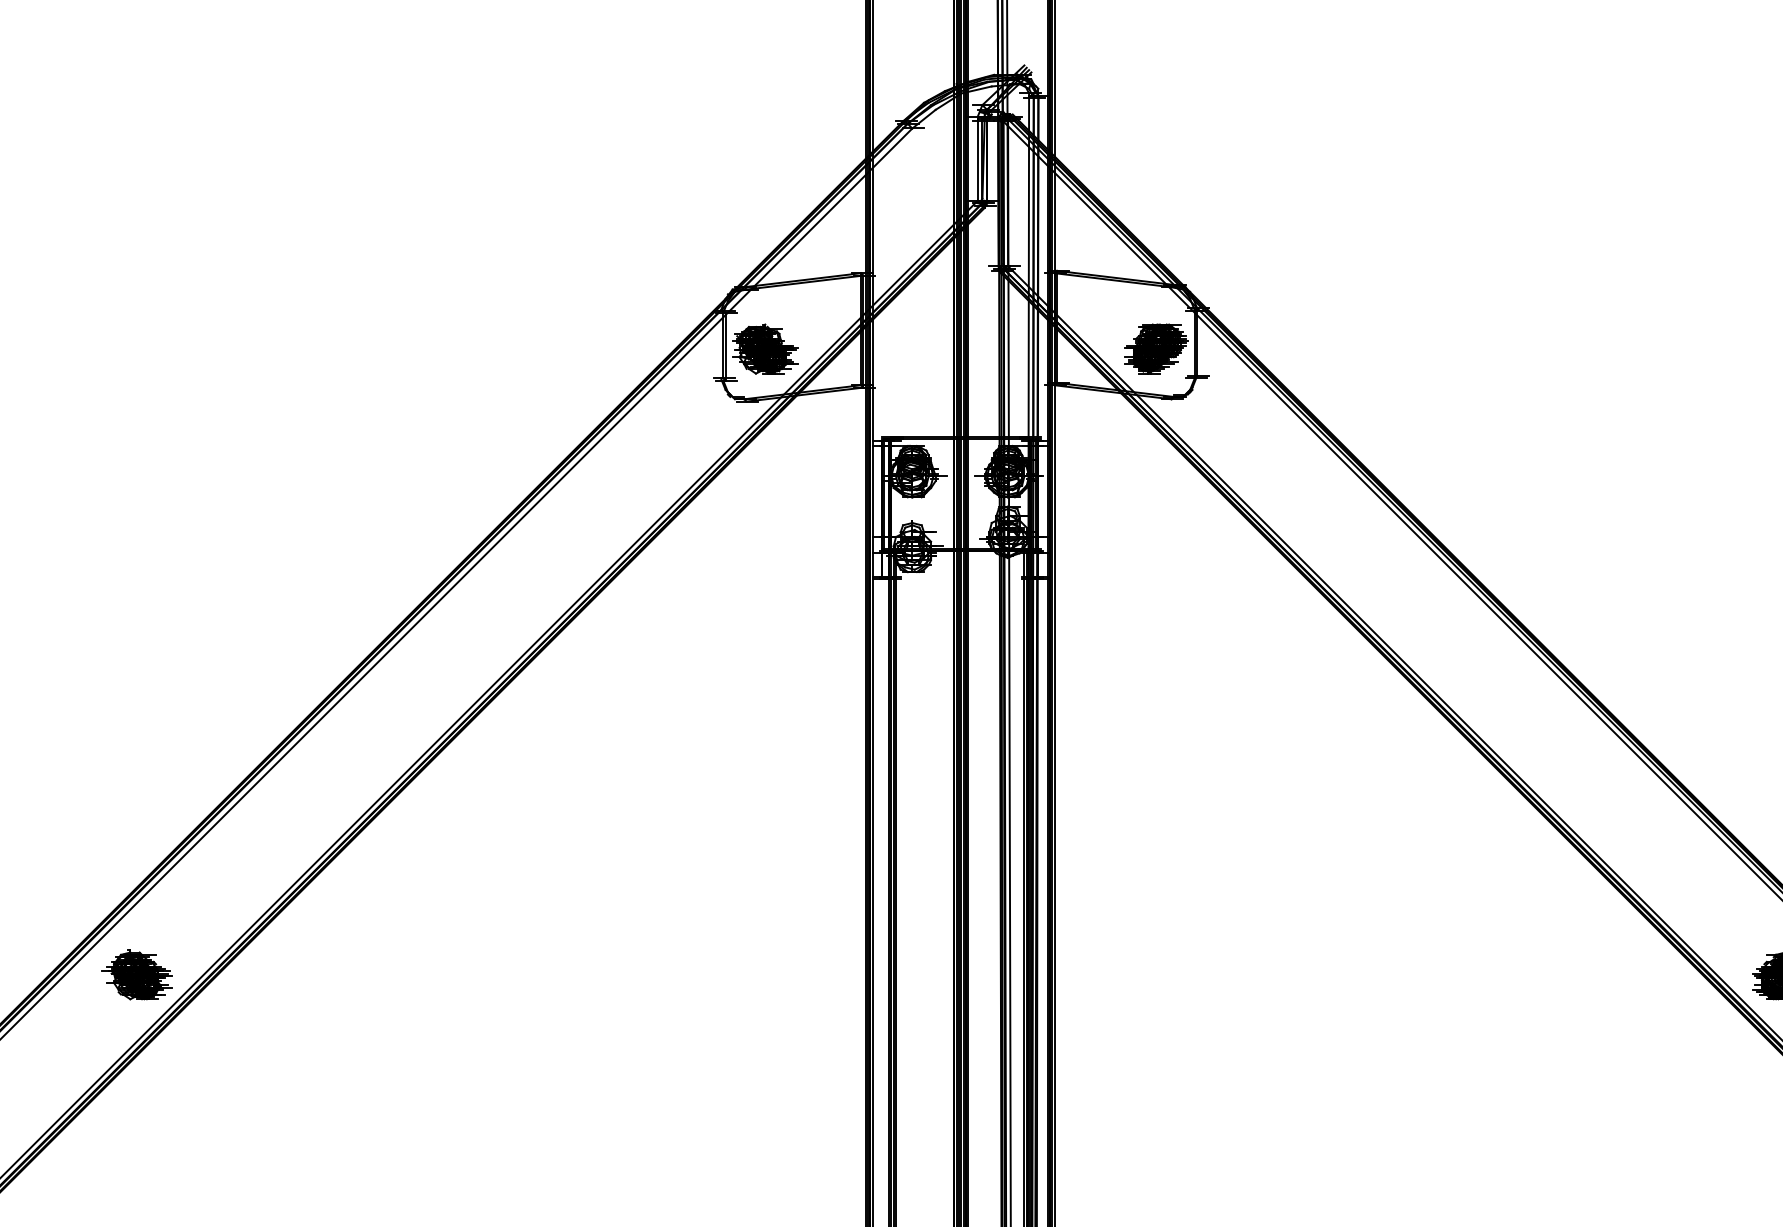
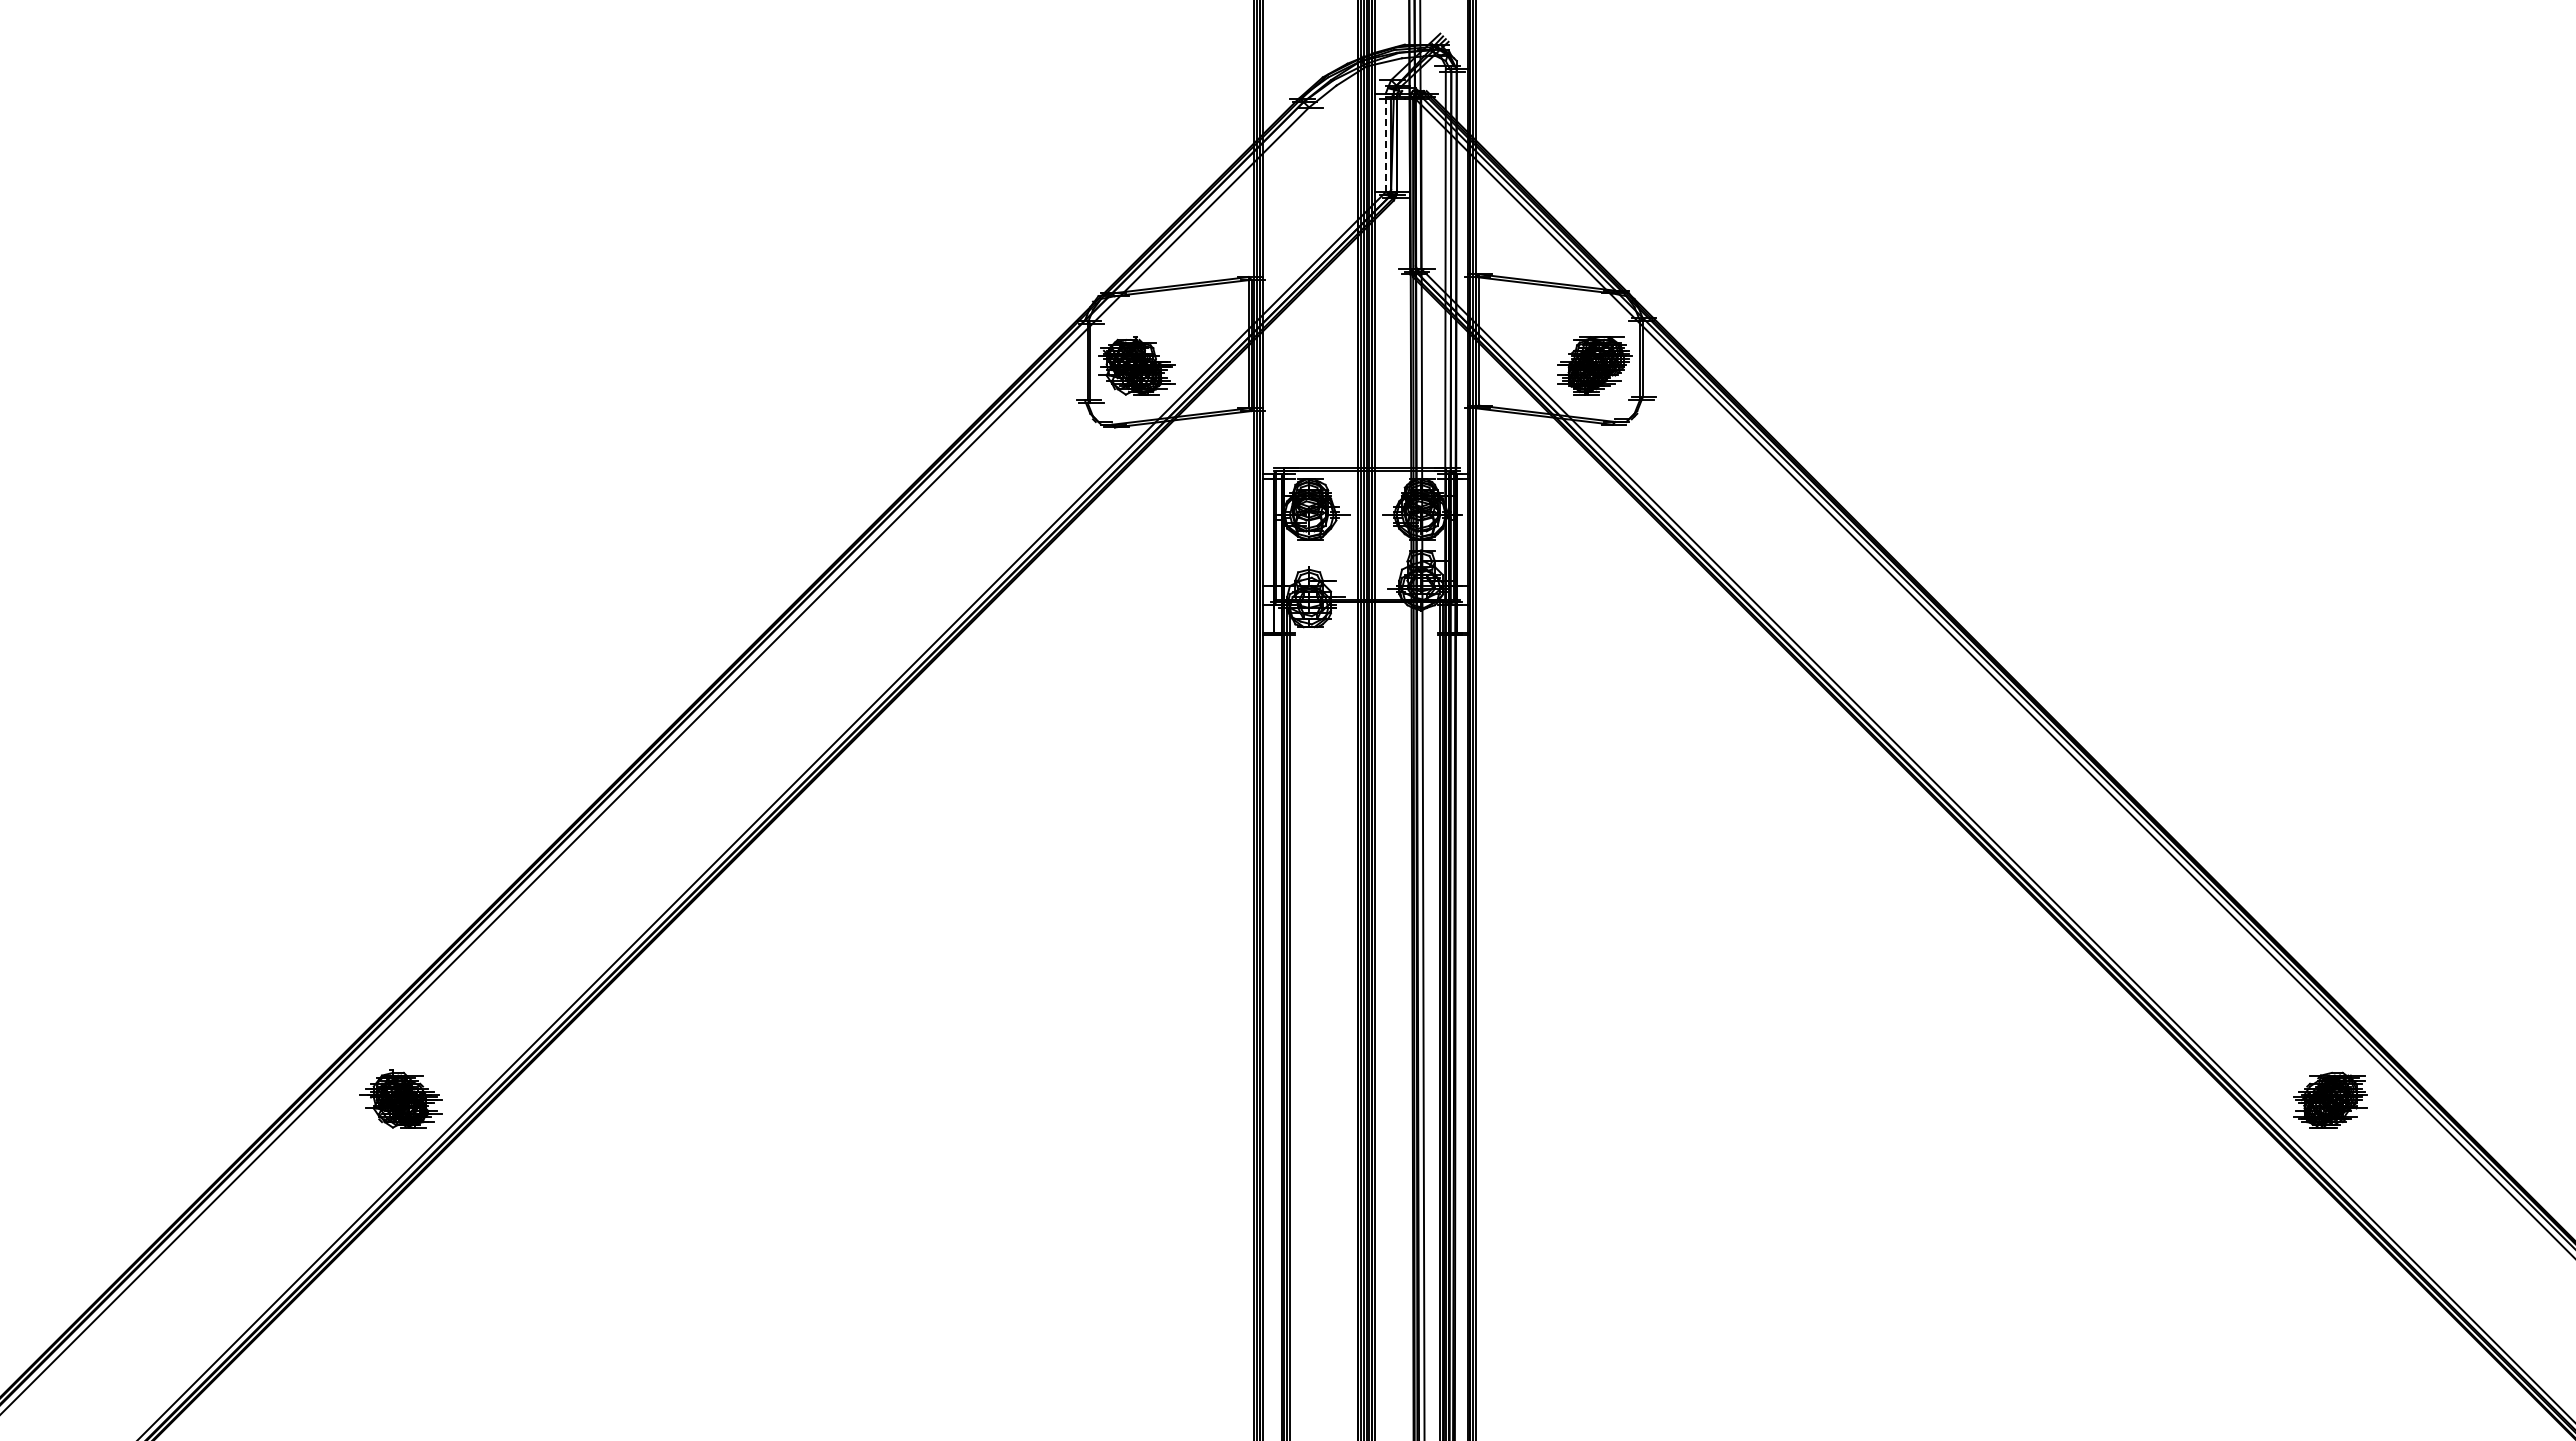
line: (977, 158) -> (1385, 142), solid -> dashed

